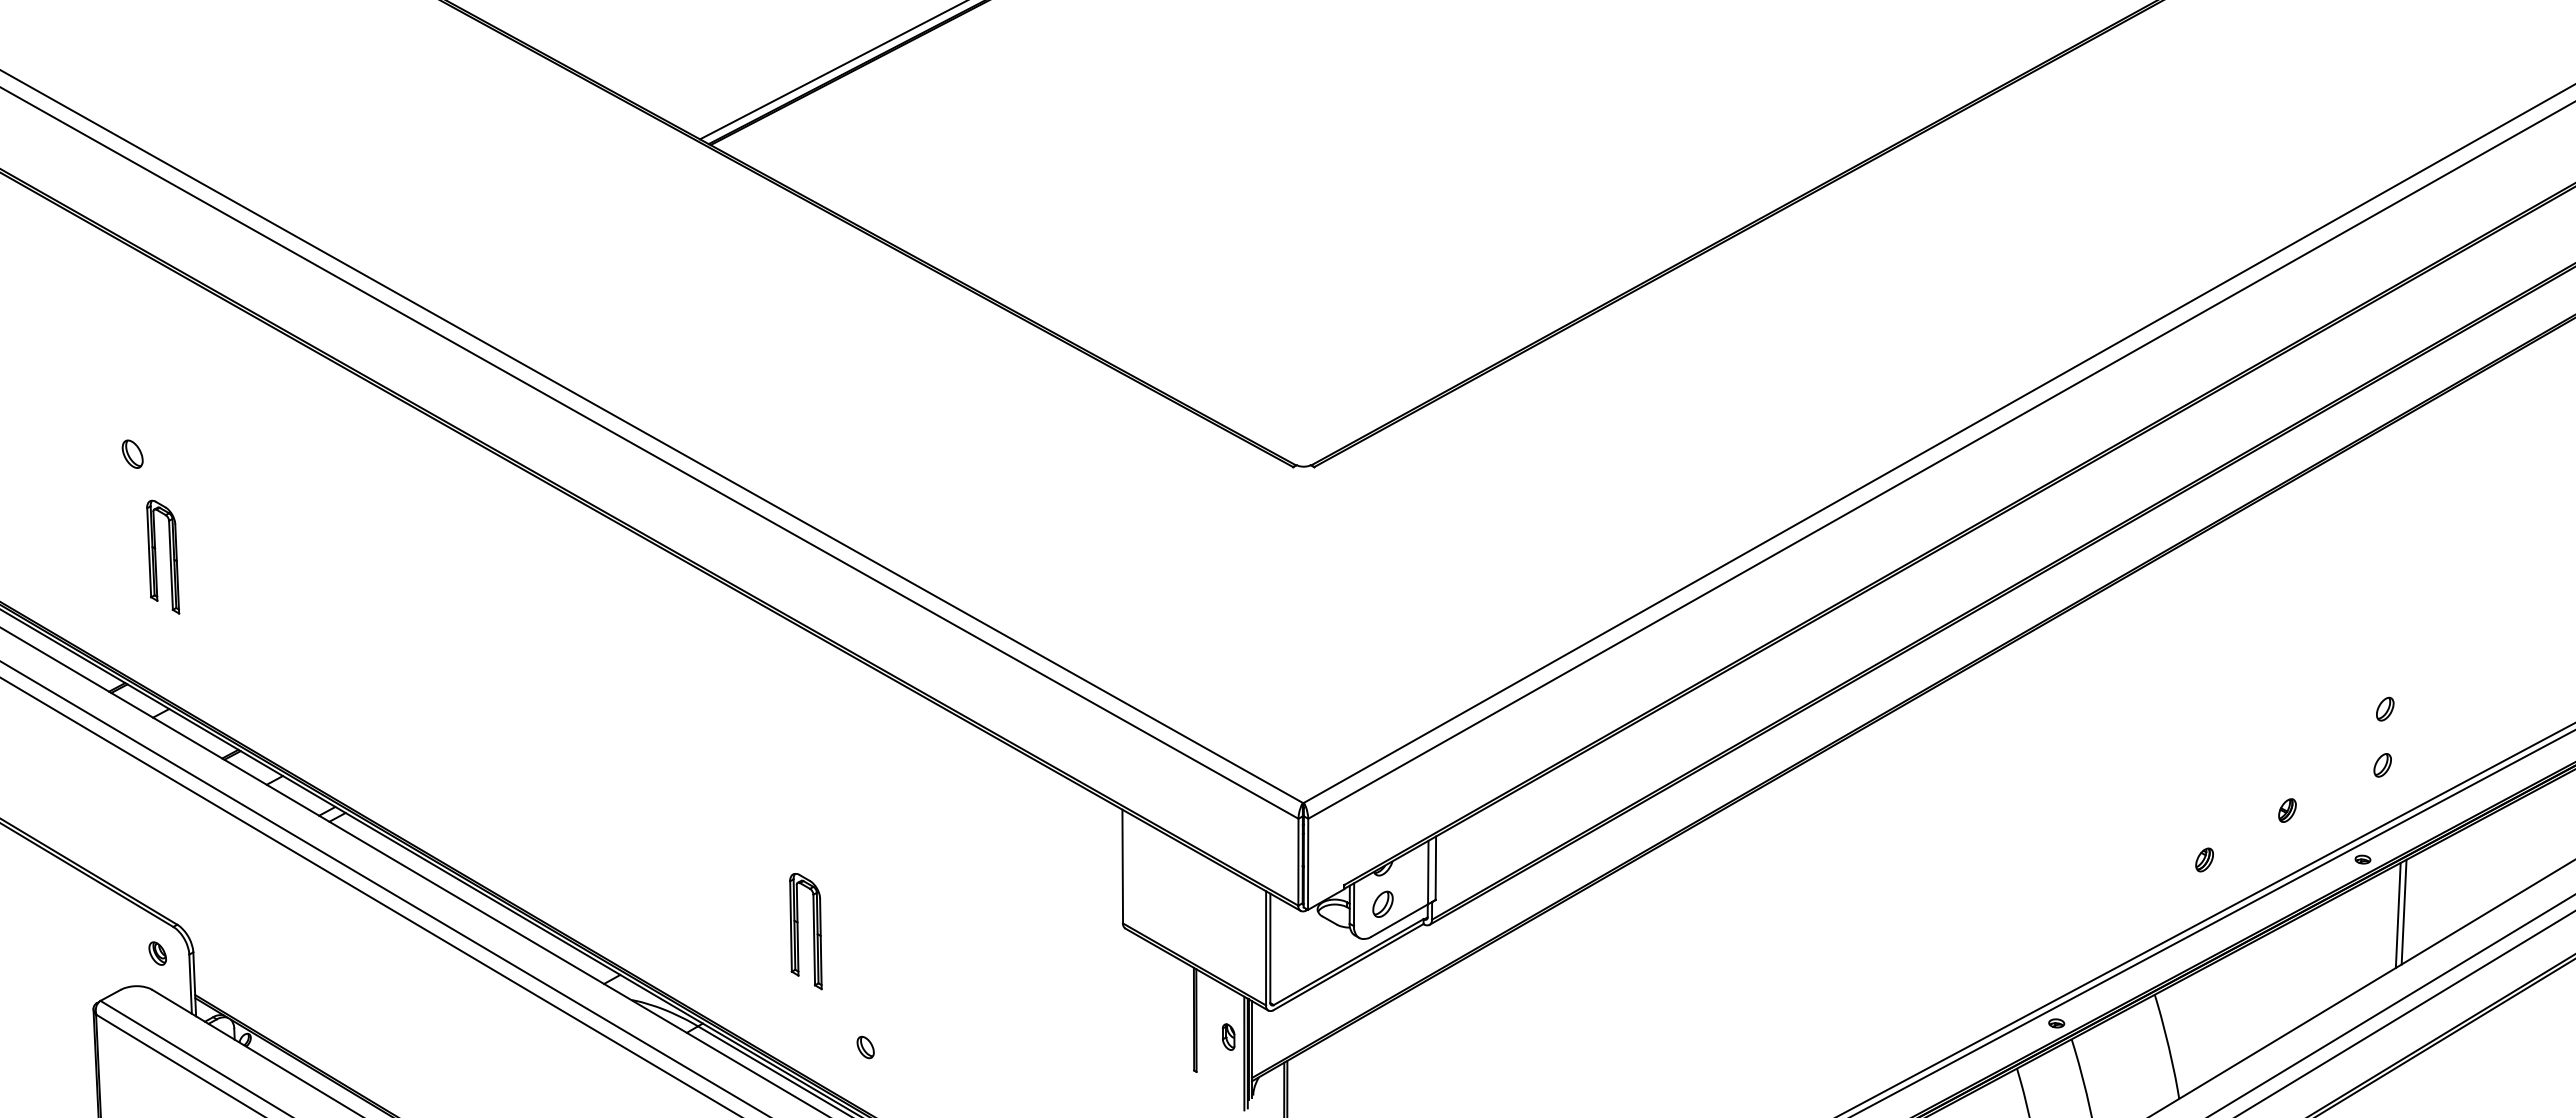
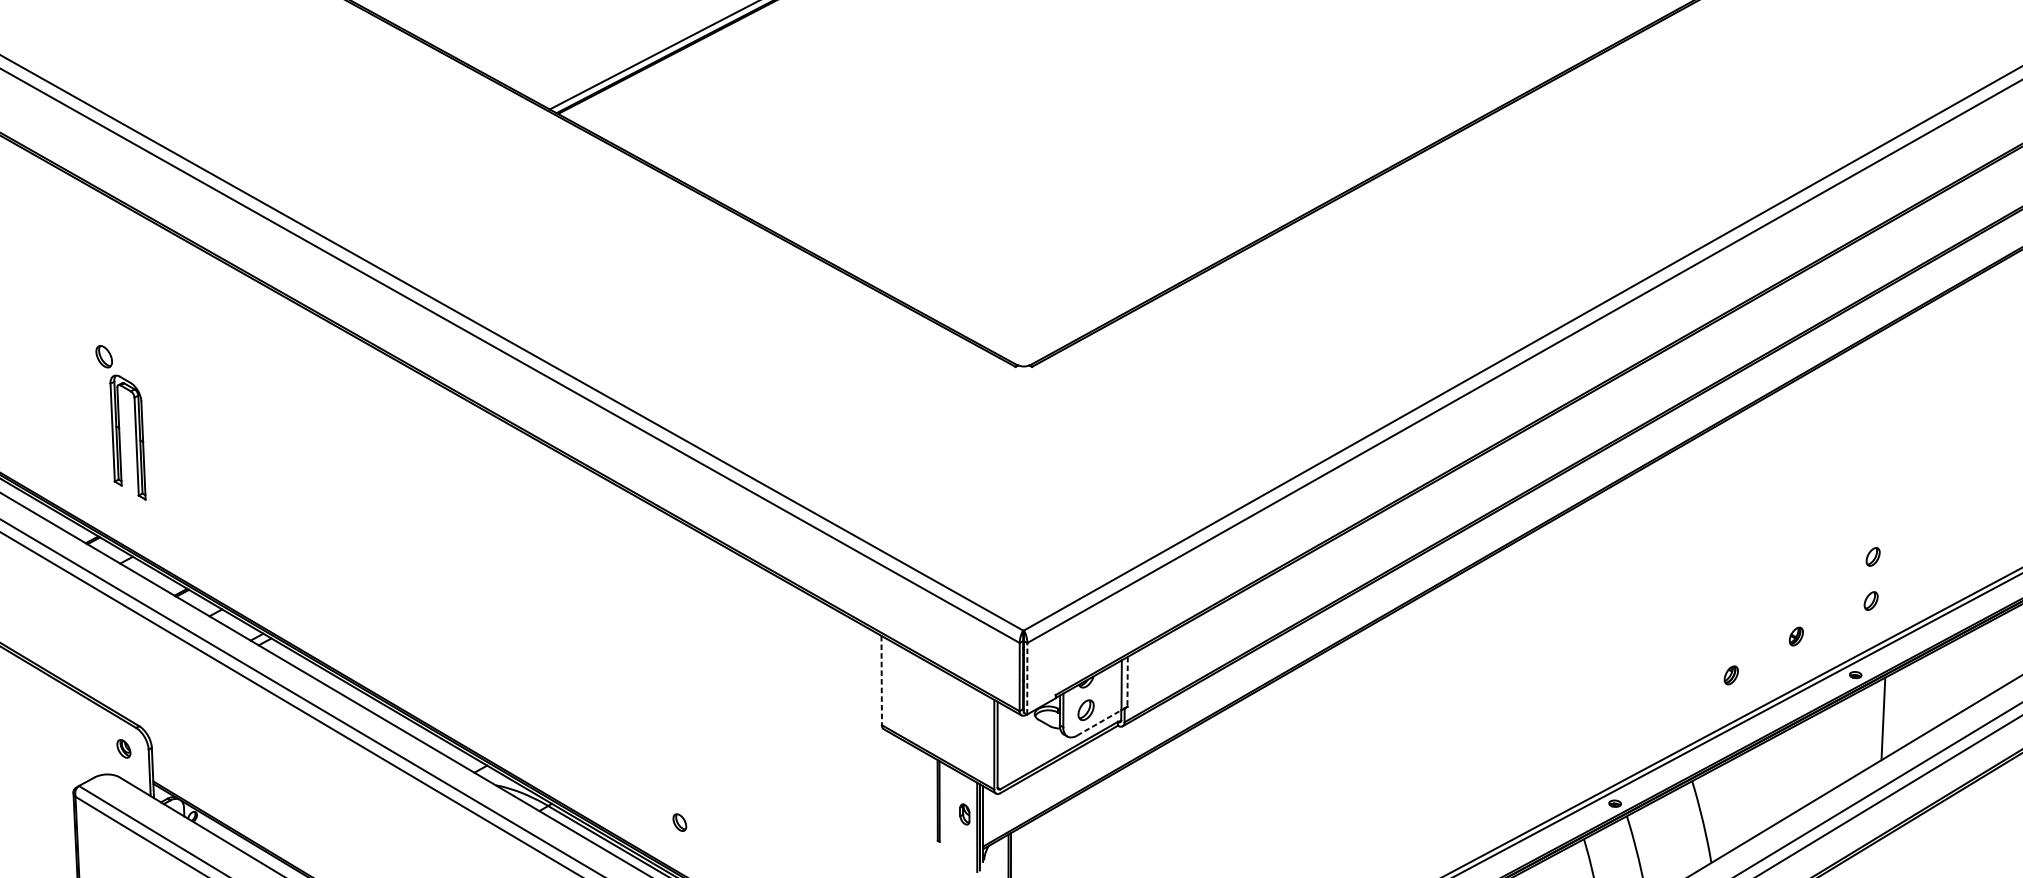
part: (163, 556) -> (128, 437), size x1.4
line: (1308, 864) -> (1027, 678), solid -> dashed
line: (1122, 866) -> (881, 680), solid -> dashed
line: (1435, 868) -> (1127, 682), solid -> dashed
line: (2403, 911) -> (1887, 715), removed
line: (1399, 920) -> (1099, 722), solid -> dashed
part: (798, 931) -> (627, 731), removed

